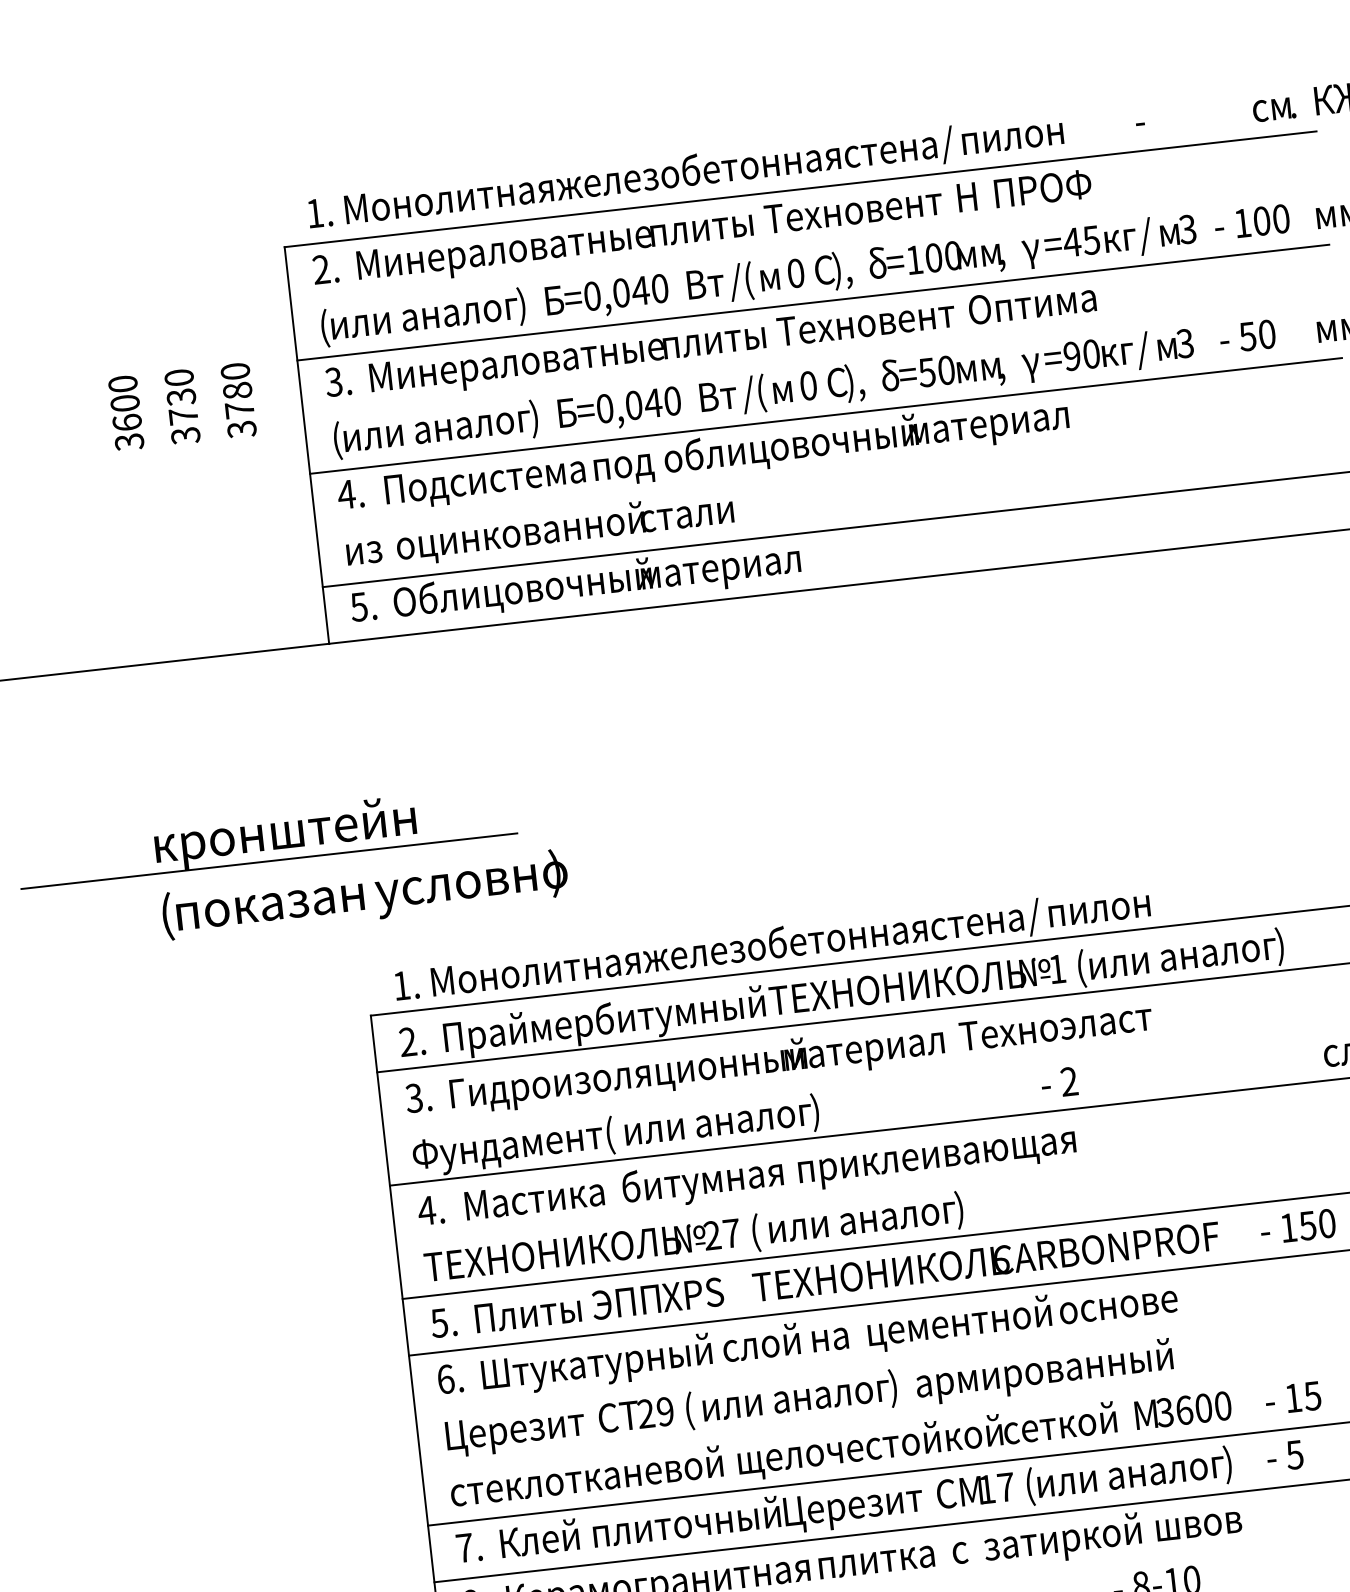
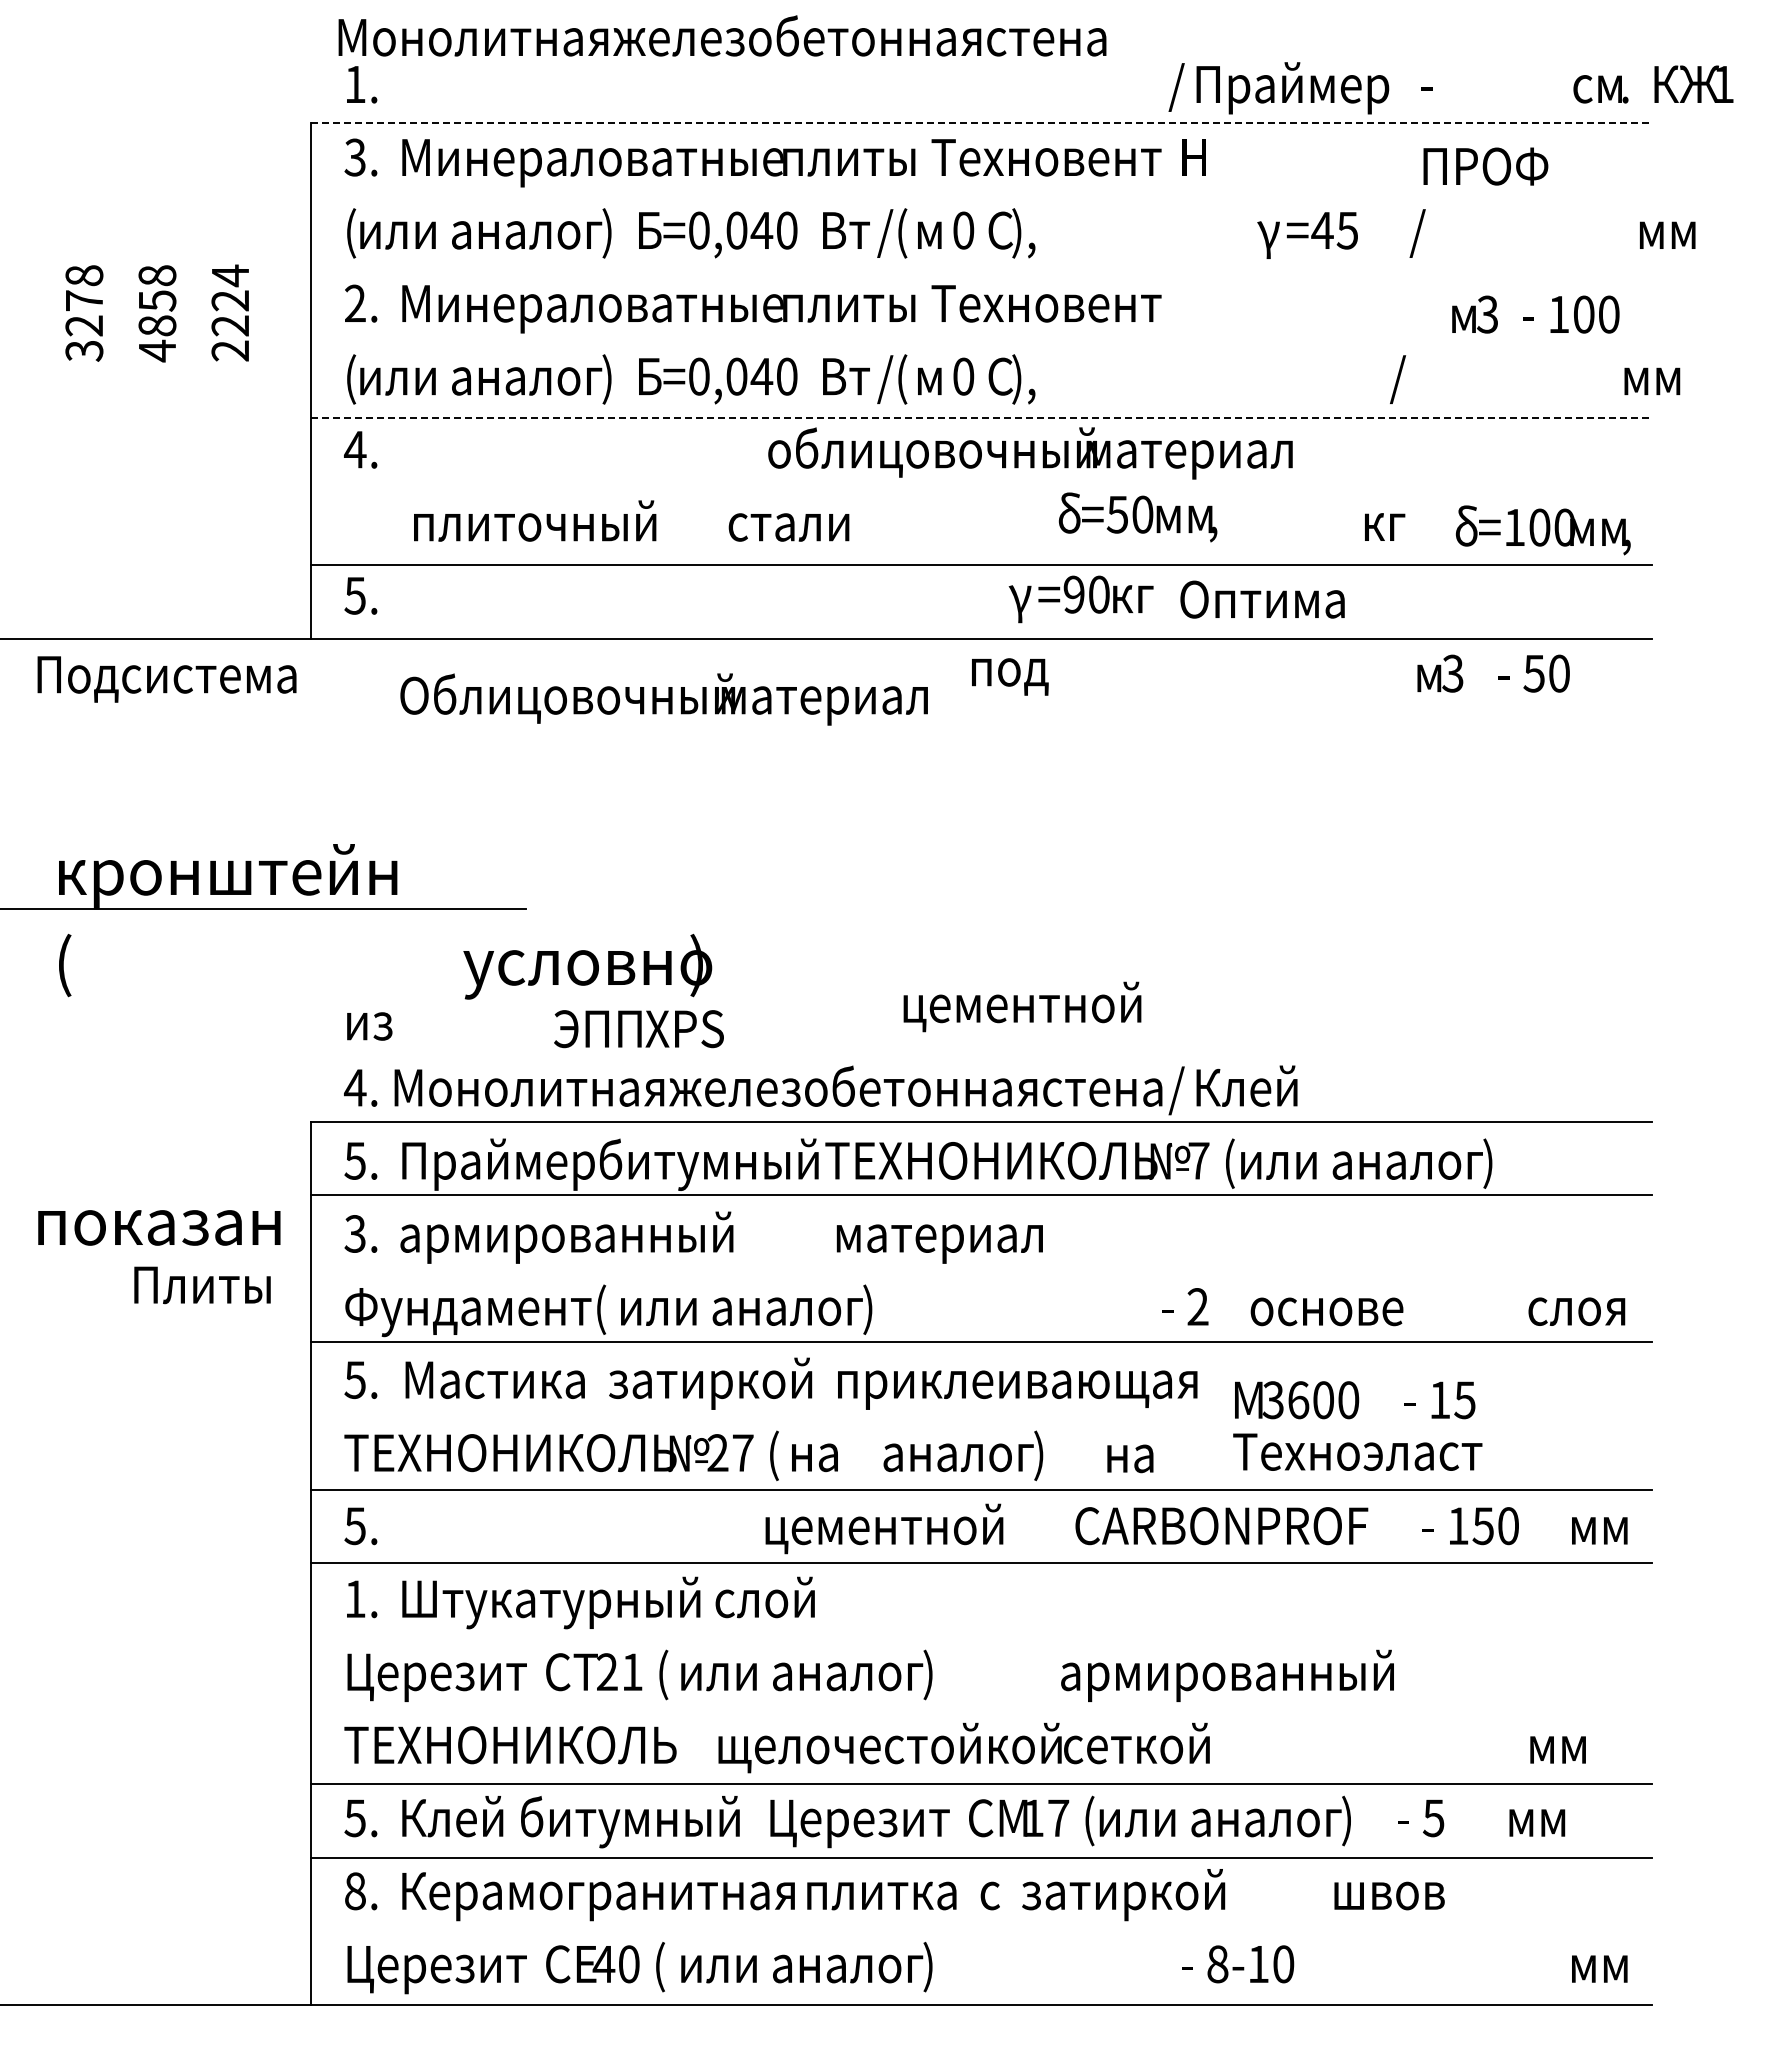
text: (1036, 135) -> (1292, 88), пилон -> Праймер
text: (640, 175) -> (722, 35), moved
text: (1042, 188) -> (1485, 166), moved
line: (801, 189) -> (982, 123), solid -> dashed
text: (1224, 225) -> (1535, 314), moved
text: (1121, 240) -> (1385, 526), moved
text: (936, 259) -> (1542, 530), moved
text: (320, 269) -> (354, 157), 2. -> 3.
line: (813, 302) -> (981, 270), removed
text: (1032, 303) -> (1262, 599), moved
text: (1216, 339) -> (1493, 673), moved
text: (1077, 359) -> (1080, 599), moved
text: (942, 373) -> (1137, 517), moved
text: (333, 382) -> (354, 303), 3. -> 2.
text: (238, 399) -> (230, 312), 3780 -> 2224
text: (125, 403) -> (84, 300), 3600 -> 3278
text: (182, 406) -> (157, 313), 3730 -> 4858
line: (826, 415) -> (982, 417), solid -> dashed
text: (624, 470) -> (1010, 676), moved
text: (484, 482) -> (166, 679), moved
text: (521, 534) -> (573, 525), оцинкованной -> плиточный
text: (364, 553) -> (369, 1026), moved
text: (596, 583) -> (663, 699), moved
text: (471, 883) -> (587, 966), moved
text: (1099, 905) -> (1261, 1085), пилон -> Клей
text: (270, 906) -> (159, 1227), moved
text: (1057, 968) -> (1198, 1160), 1 -> 7
text: (401, 985) -> (355, 1087), 1. -> 4.
text: (1055, 1026) -> (1357, 1451), moved
text: (407, 1041) -> (354, 1160), 2. -> 5.
text: (627, 1077) -> (632, 1237), Гидроизоляционный -> армированный
text: (702, 1182) -> (713, 1383), битумная -> затиркой
text: (427, 1211) -> (355, 1380), 4. -> 5.
text: (800, 1229) -> (831, 1457), или -> на
text: (880, 1275) -> (928, 1528), ТЕХНОНИКОЛЬ -> цементной
text: (657, 1299) -> (638, 1029), moved
text: (1118, 1307) -> (1326, 1311), moved
text: (528, 1313) -> (202, 1285), moved
text: (959, 1323) -> (1022, 1006), moved
text: (830, 1339) -> (1130, 1458), moved
text: (1044, 1371) -> (1227, 1675), moved
text: (446, 1379) -> (355, 1599), 6. -> 1.
text: (1228, 1405) -> (1355, 1400), moved
text: (665, 1411) -> (632, 1672), 29 -> 21
text: (586, 1476) -> (521, 1743), стеклотканевой -> ТЕХНОНИКОЛЬ
text: (1199, 1525) -> (1389, 1895), moved
text: (686, 1526) -> (642, 1822), плиточный -> битумный
text: (464, 1548) -> (354, 1818), 7. -> 5.

